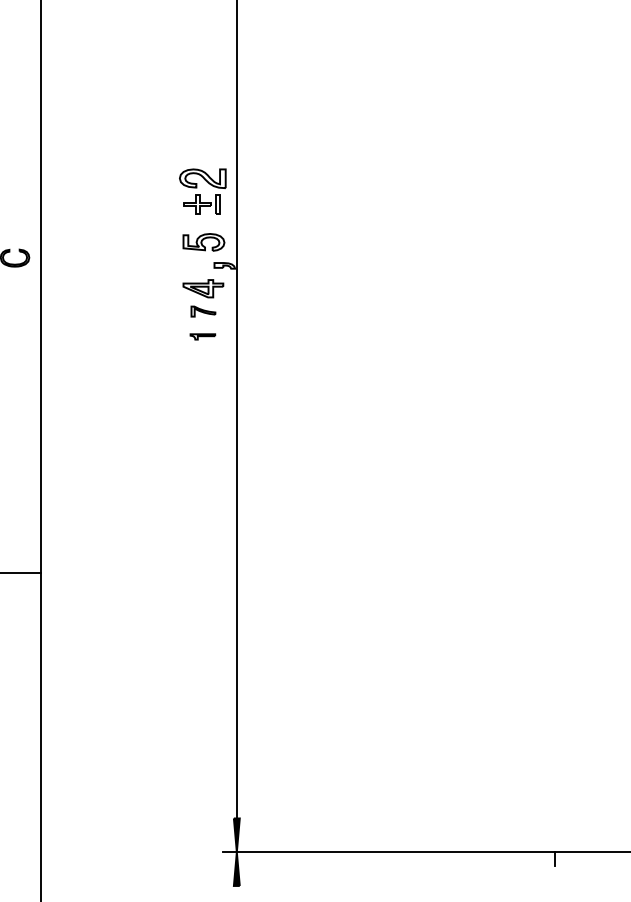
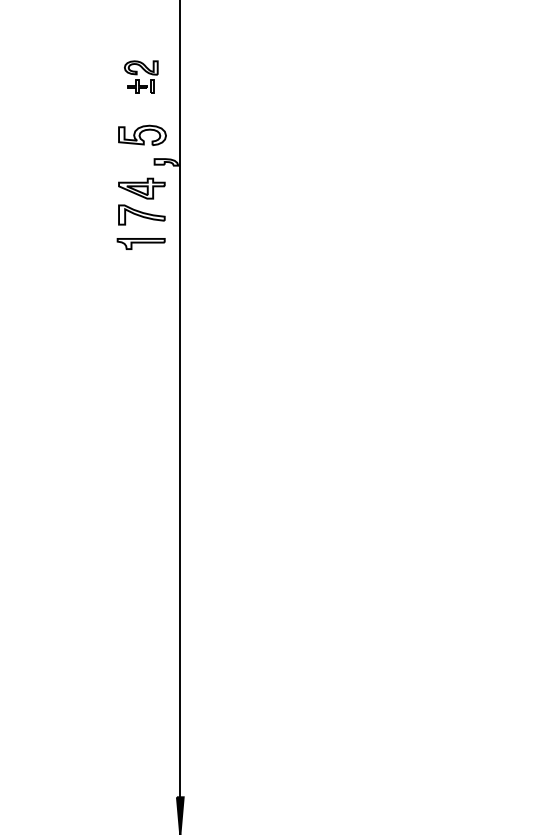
part: (202, 191) -> (140, 76), size x0.62
part: (203, 311) -> (141, 214), size x1.67
part: (202, 336) -> (140, 243), size x1.67

